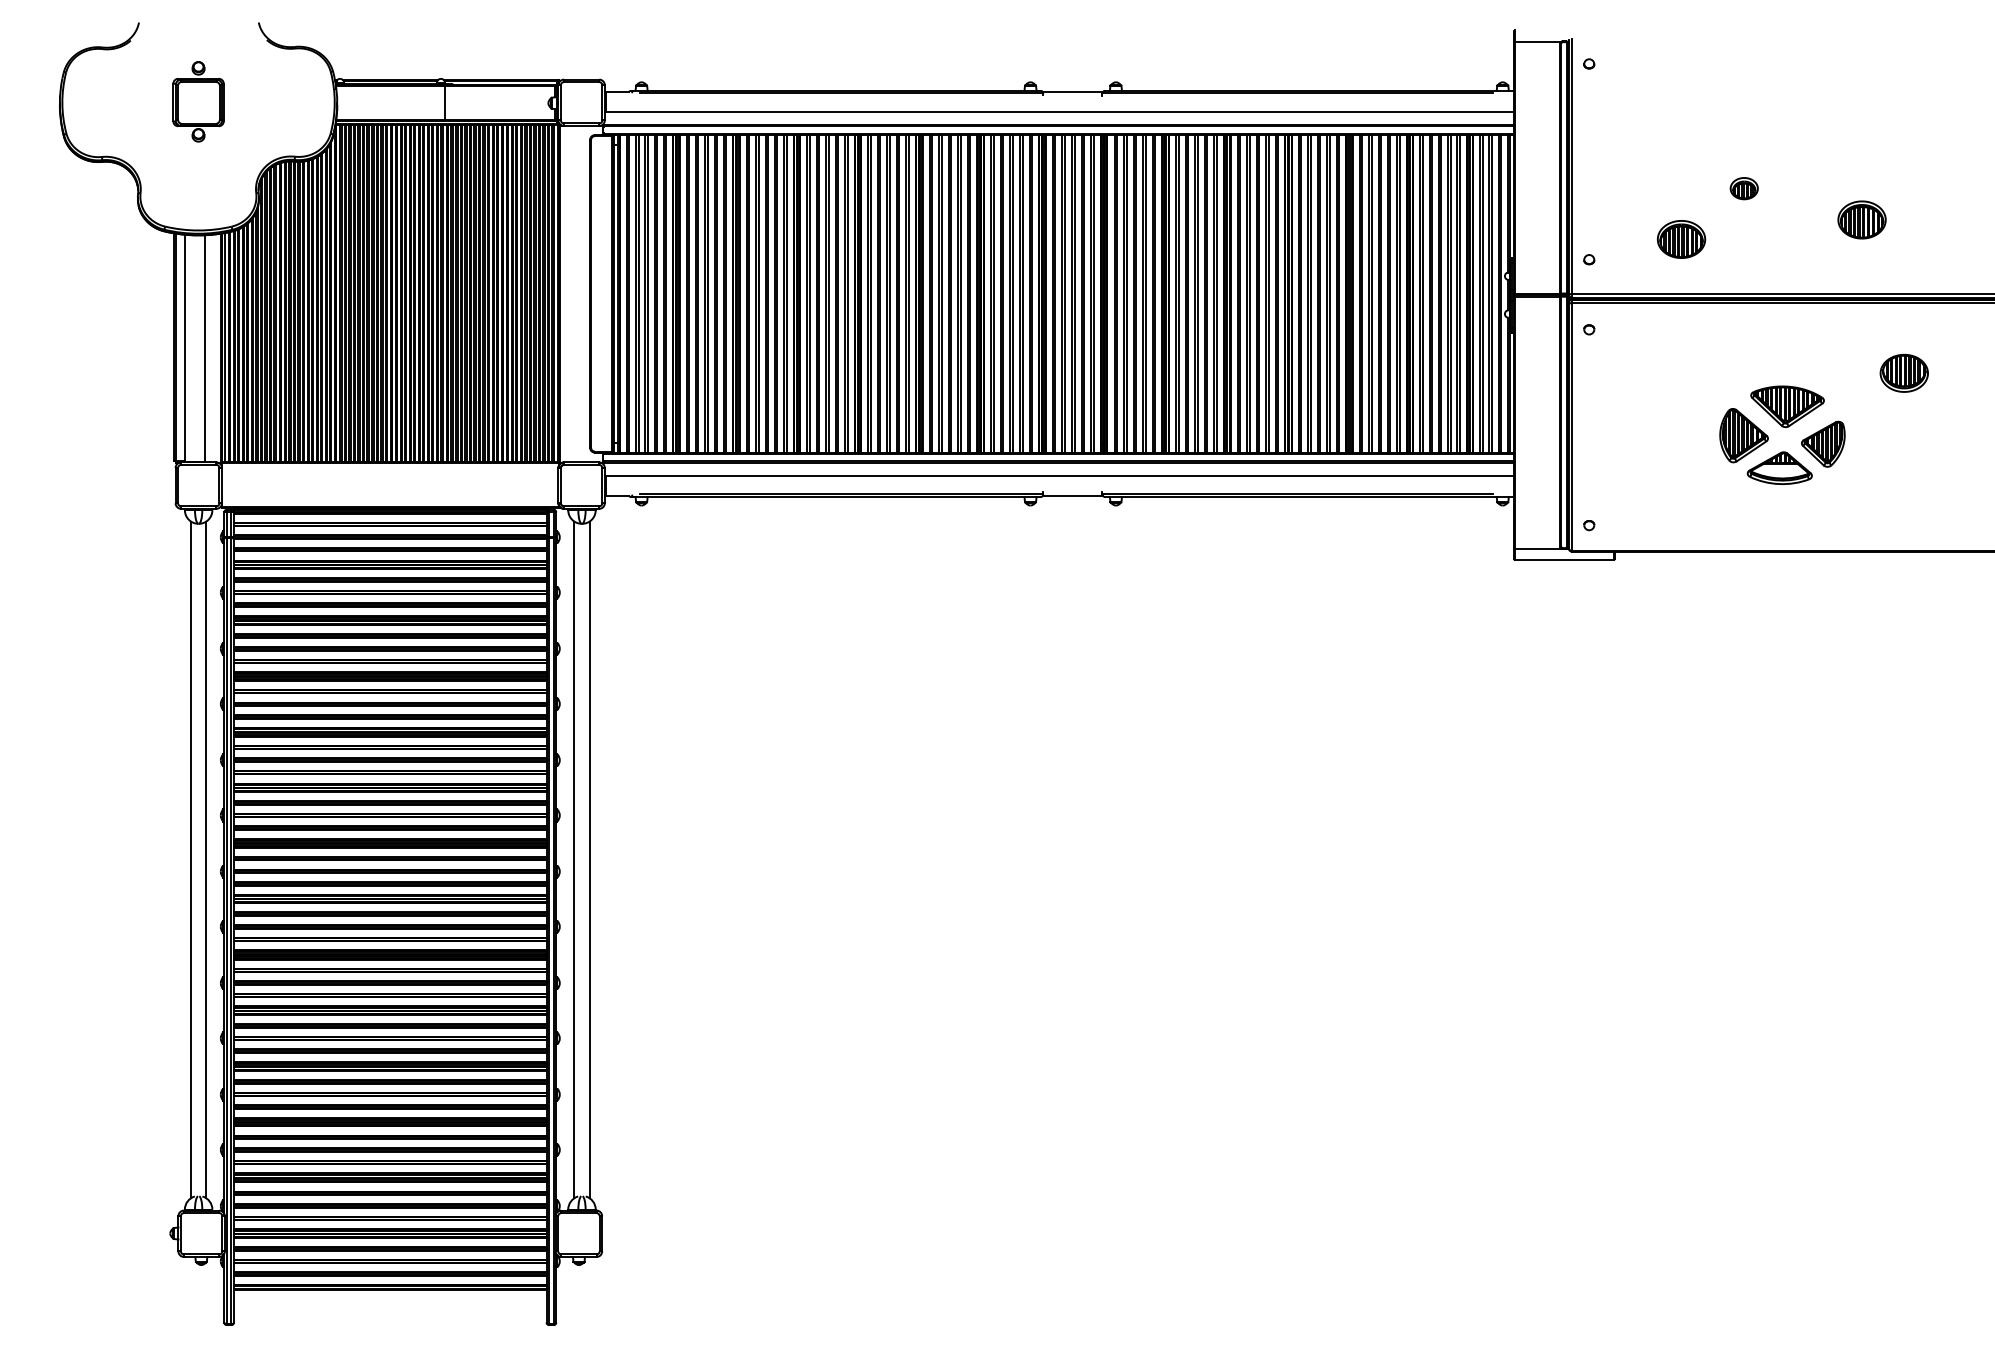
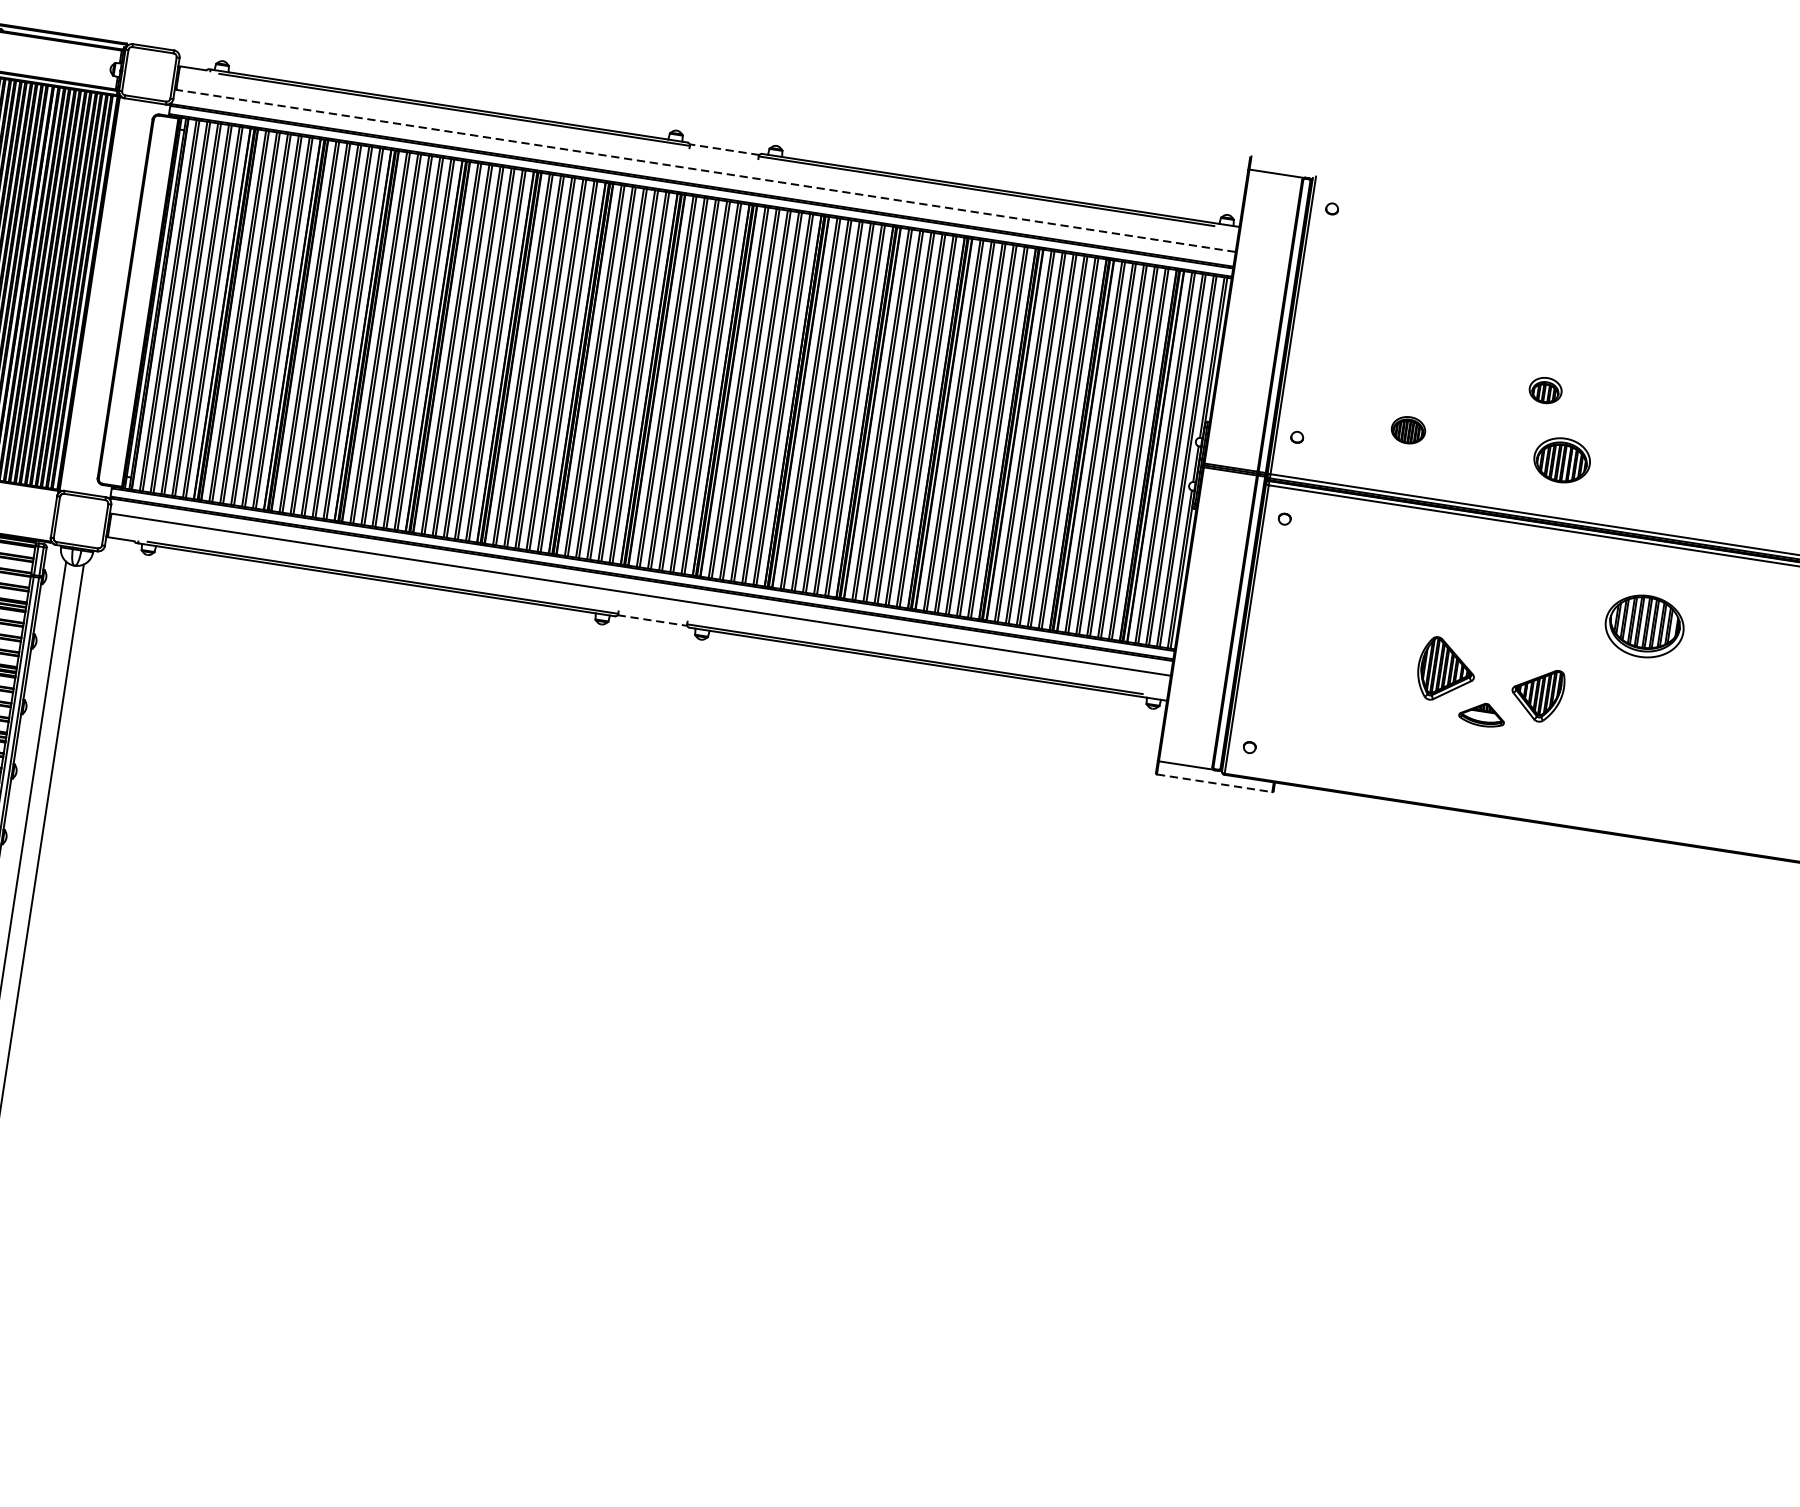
line: (1072, 92) -> (724, 149), solid -> dashed
line: (1059, 112) -> (705, 171), solid -> dashed
part: (1743, 188) -> (1544, 390), moved
part: (1861, 219) -> (1561, 459), moved
part: (1681, 239) -> (1408, 430), size x0.6
part: (1903, 372) -> (1643, 625), size x1.4
part: (1787, 406) -> (1502, 644), removed
part: (1779, 467) -> (1482, 713), size x0.6
line: (1072, 495) -> (652, 620), solid -> dashed
line: (1564, 559) -> (1214, 782), solid -> dashed

